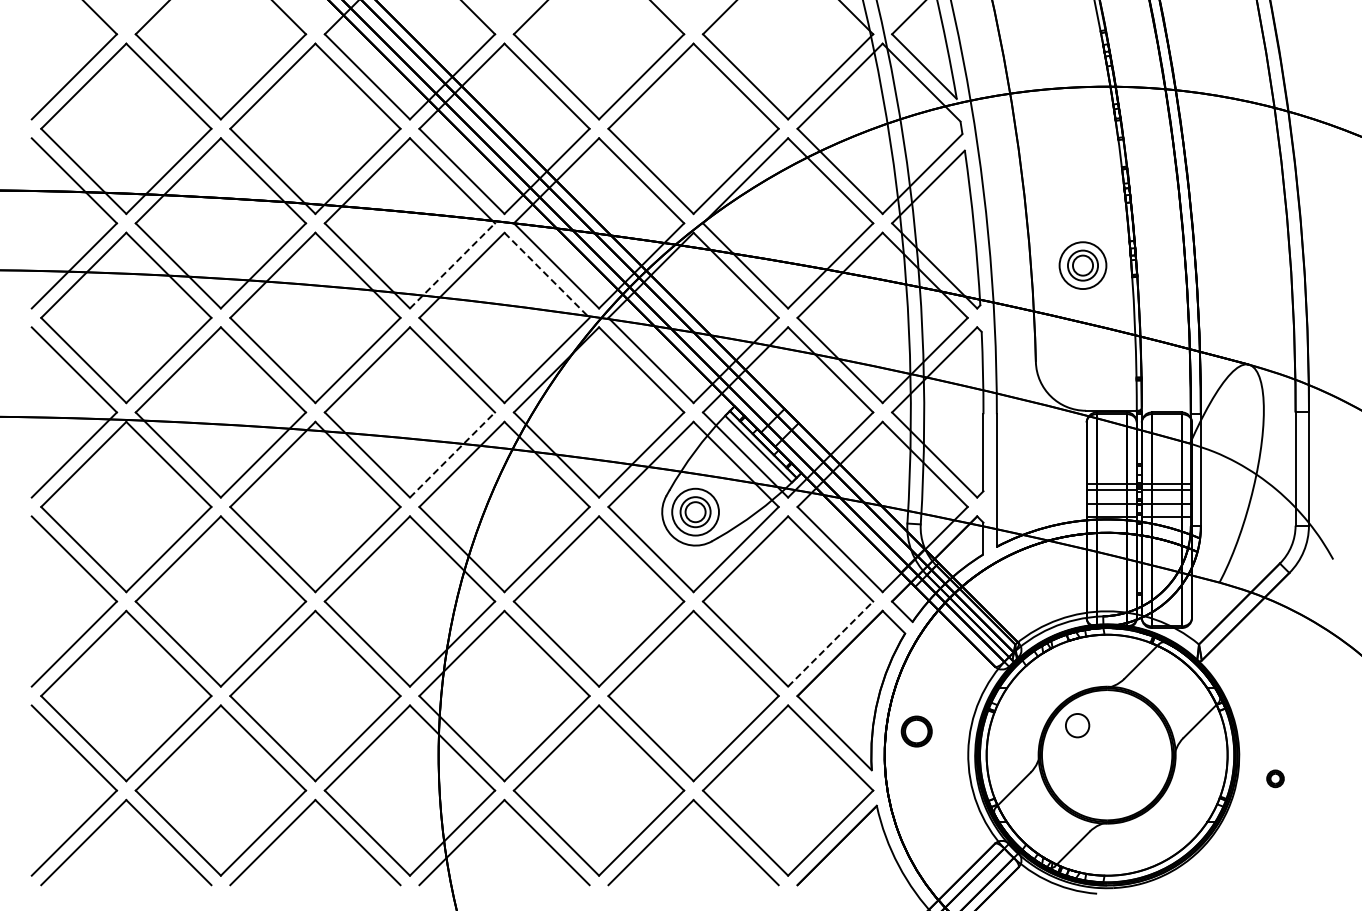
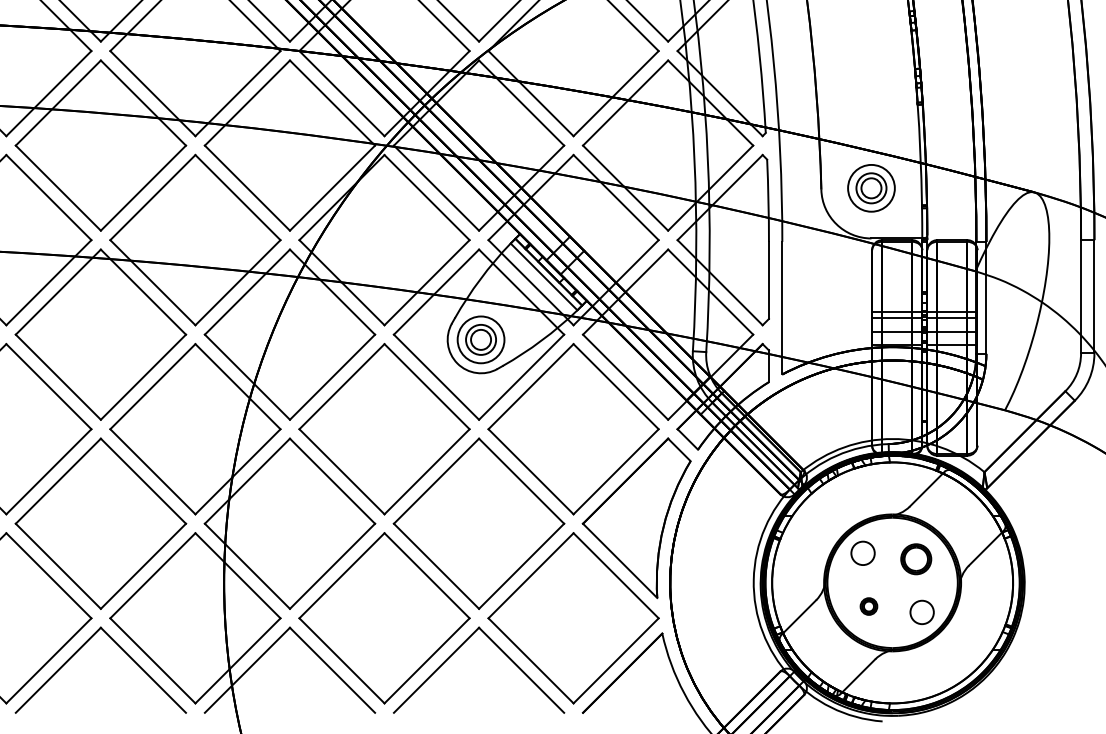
line: (452, 265) -> (237, 93), dashed -> solid
part: (1082, 265) -> (870, 188), moved
line: (547, 275) -> (332, 103), dashed -> solid
line: (452, 454) -> (237, 282), dashed -> solid
line: (831, 643) -> (616, 471), dashed -> solid
part: (916, 731) -> (915, 559), moved
part: (1275, 778) -> (868, 606), moved
circle: (1136, 784) -> (921, 612), added

